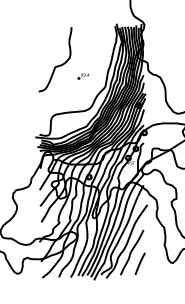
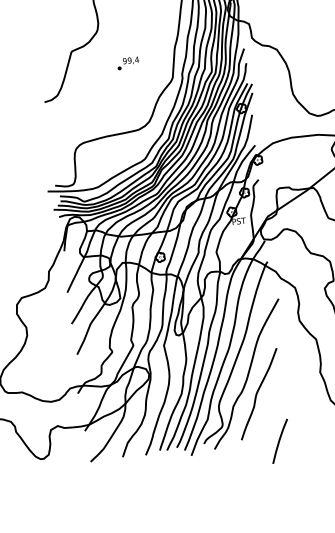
line: (139, 263) -> (278, 440), moved

